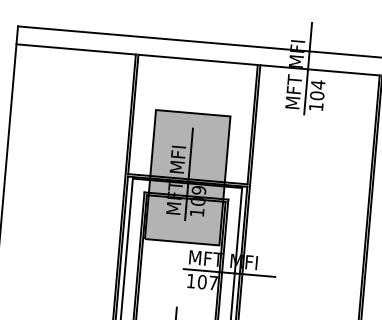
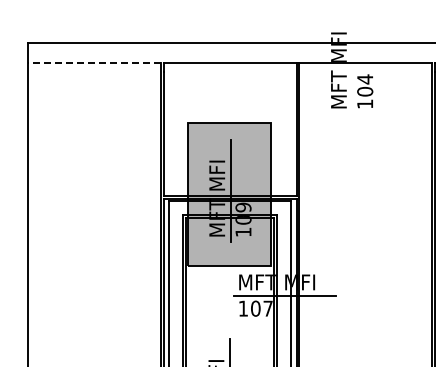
line: (76, 49) -> (94, 63), solid -> dashed
line: (308, 68) -> (352, 62), removed

